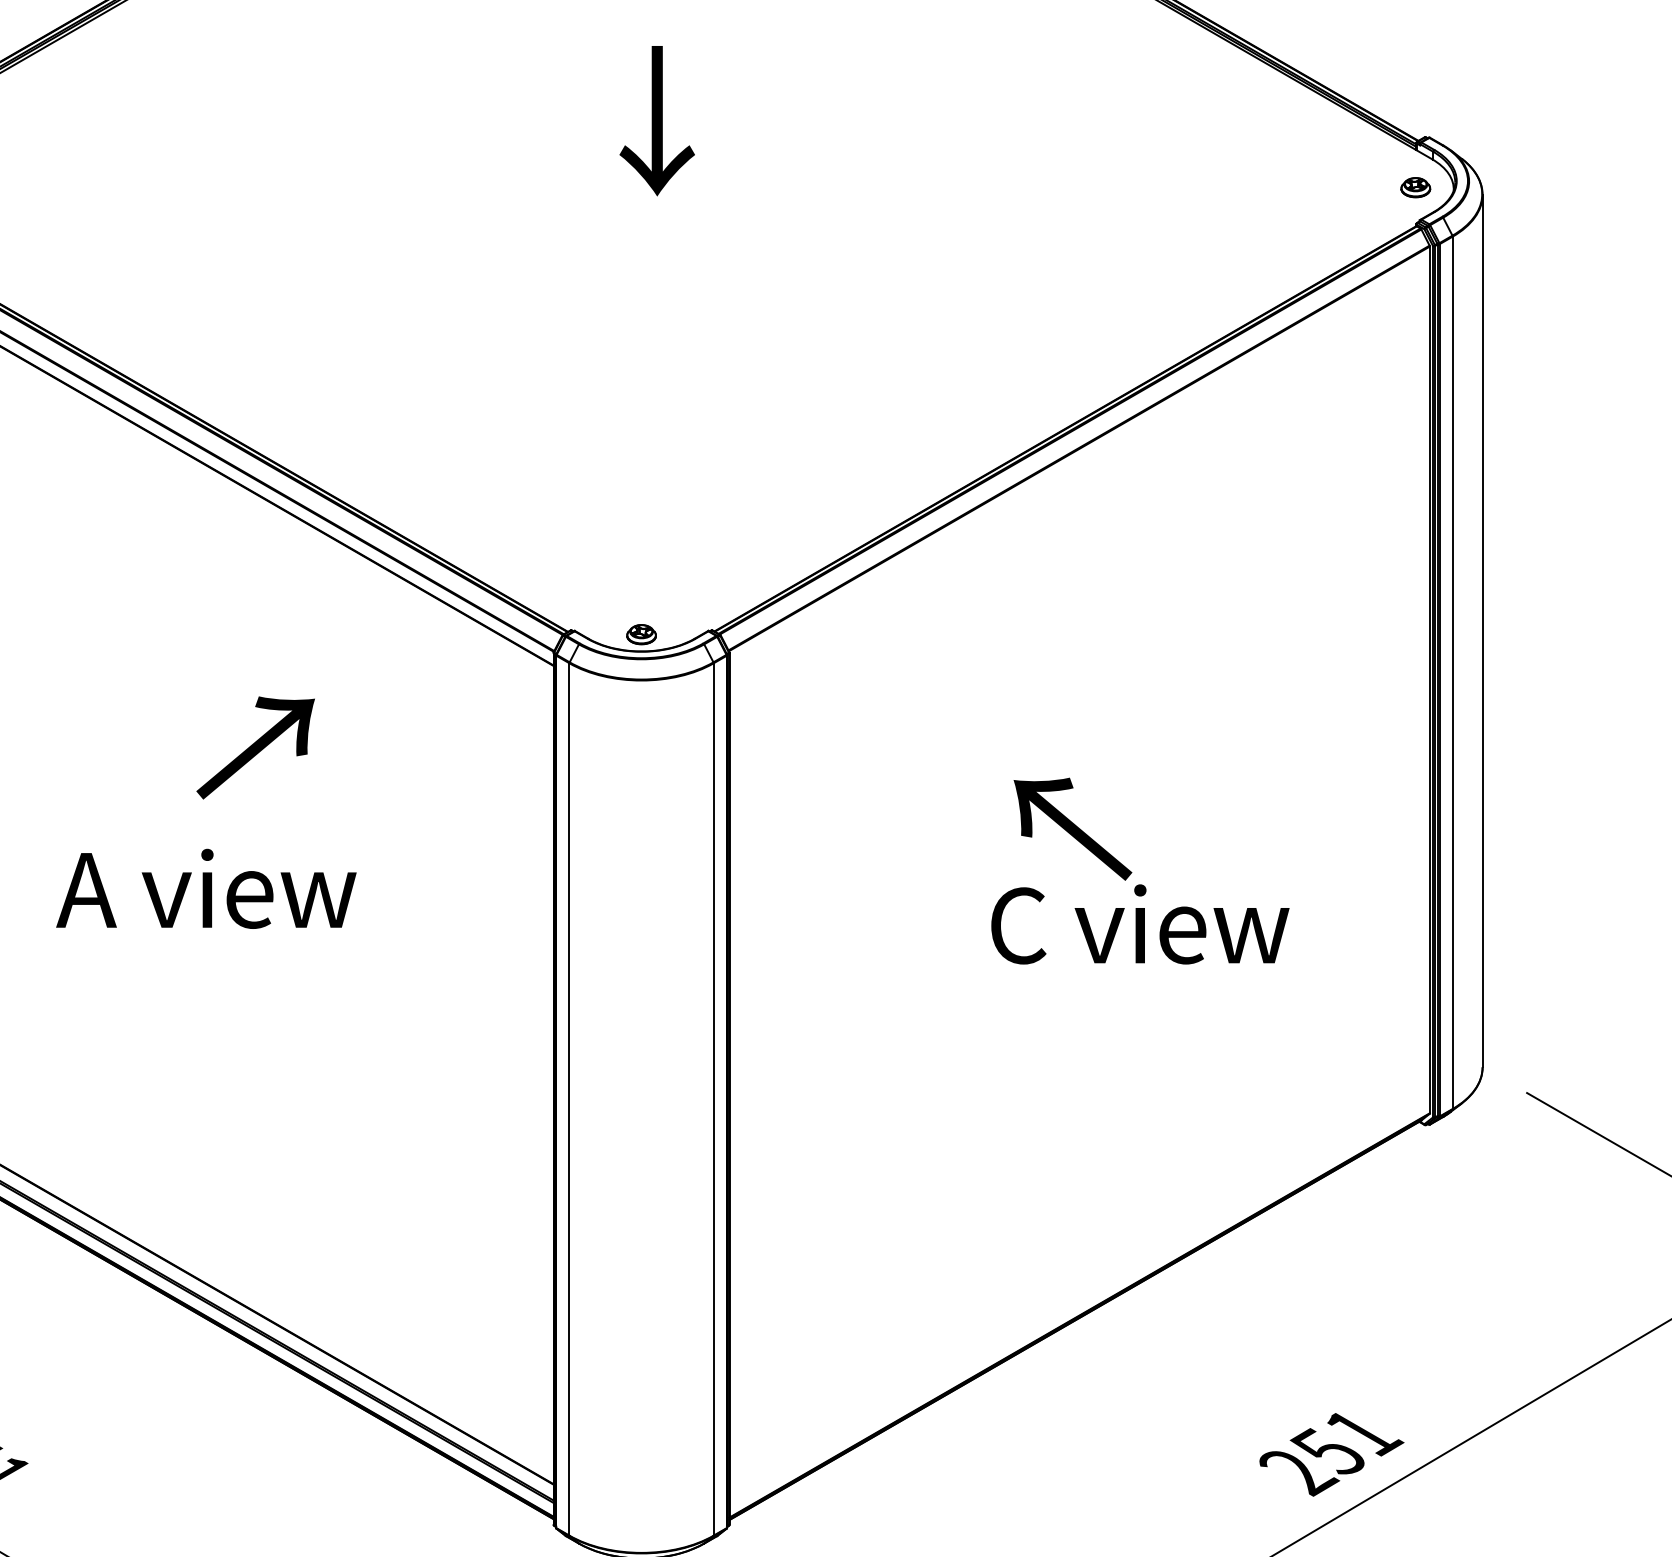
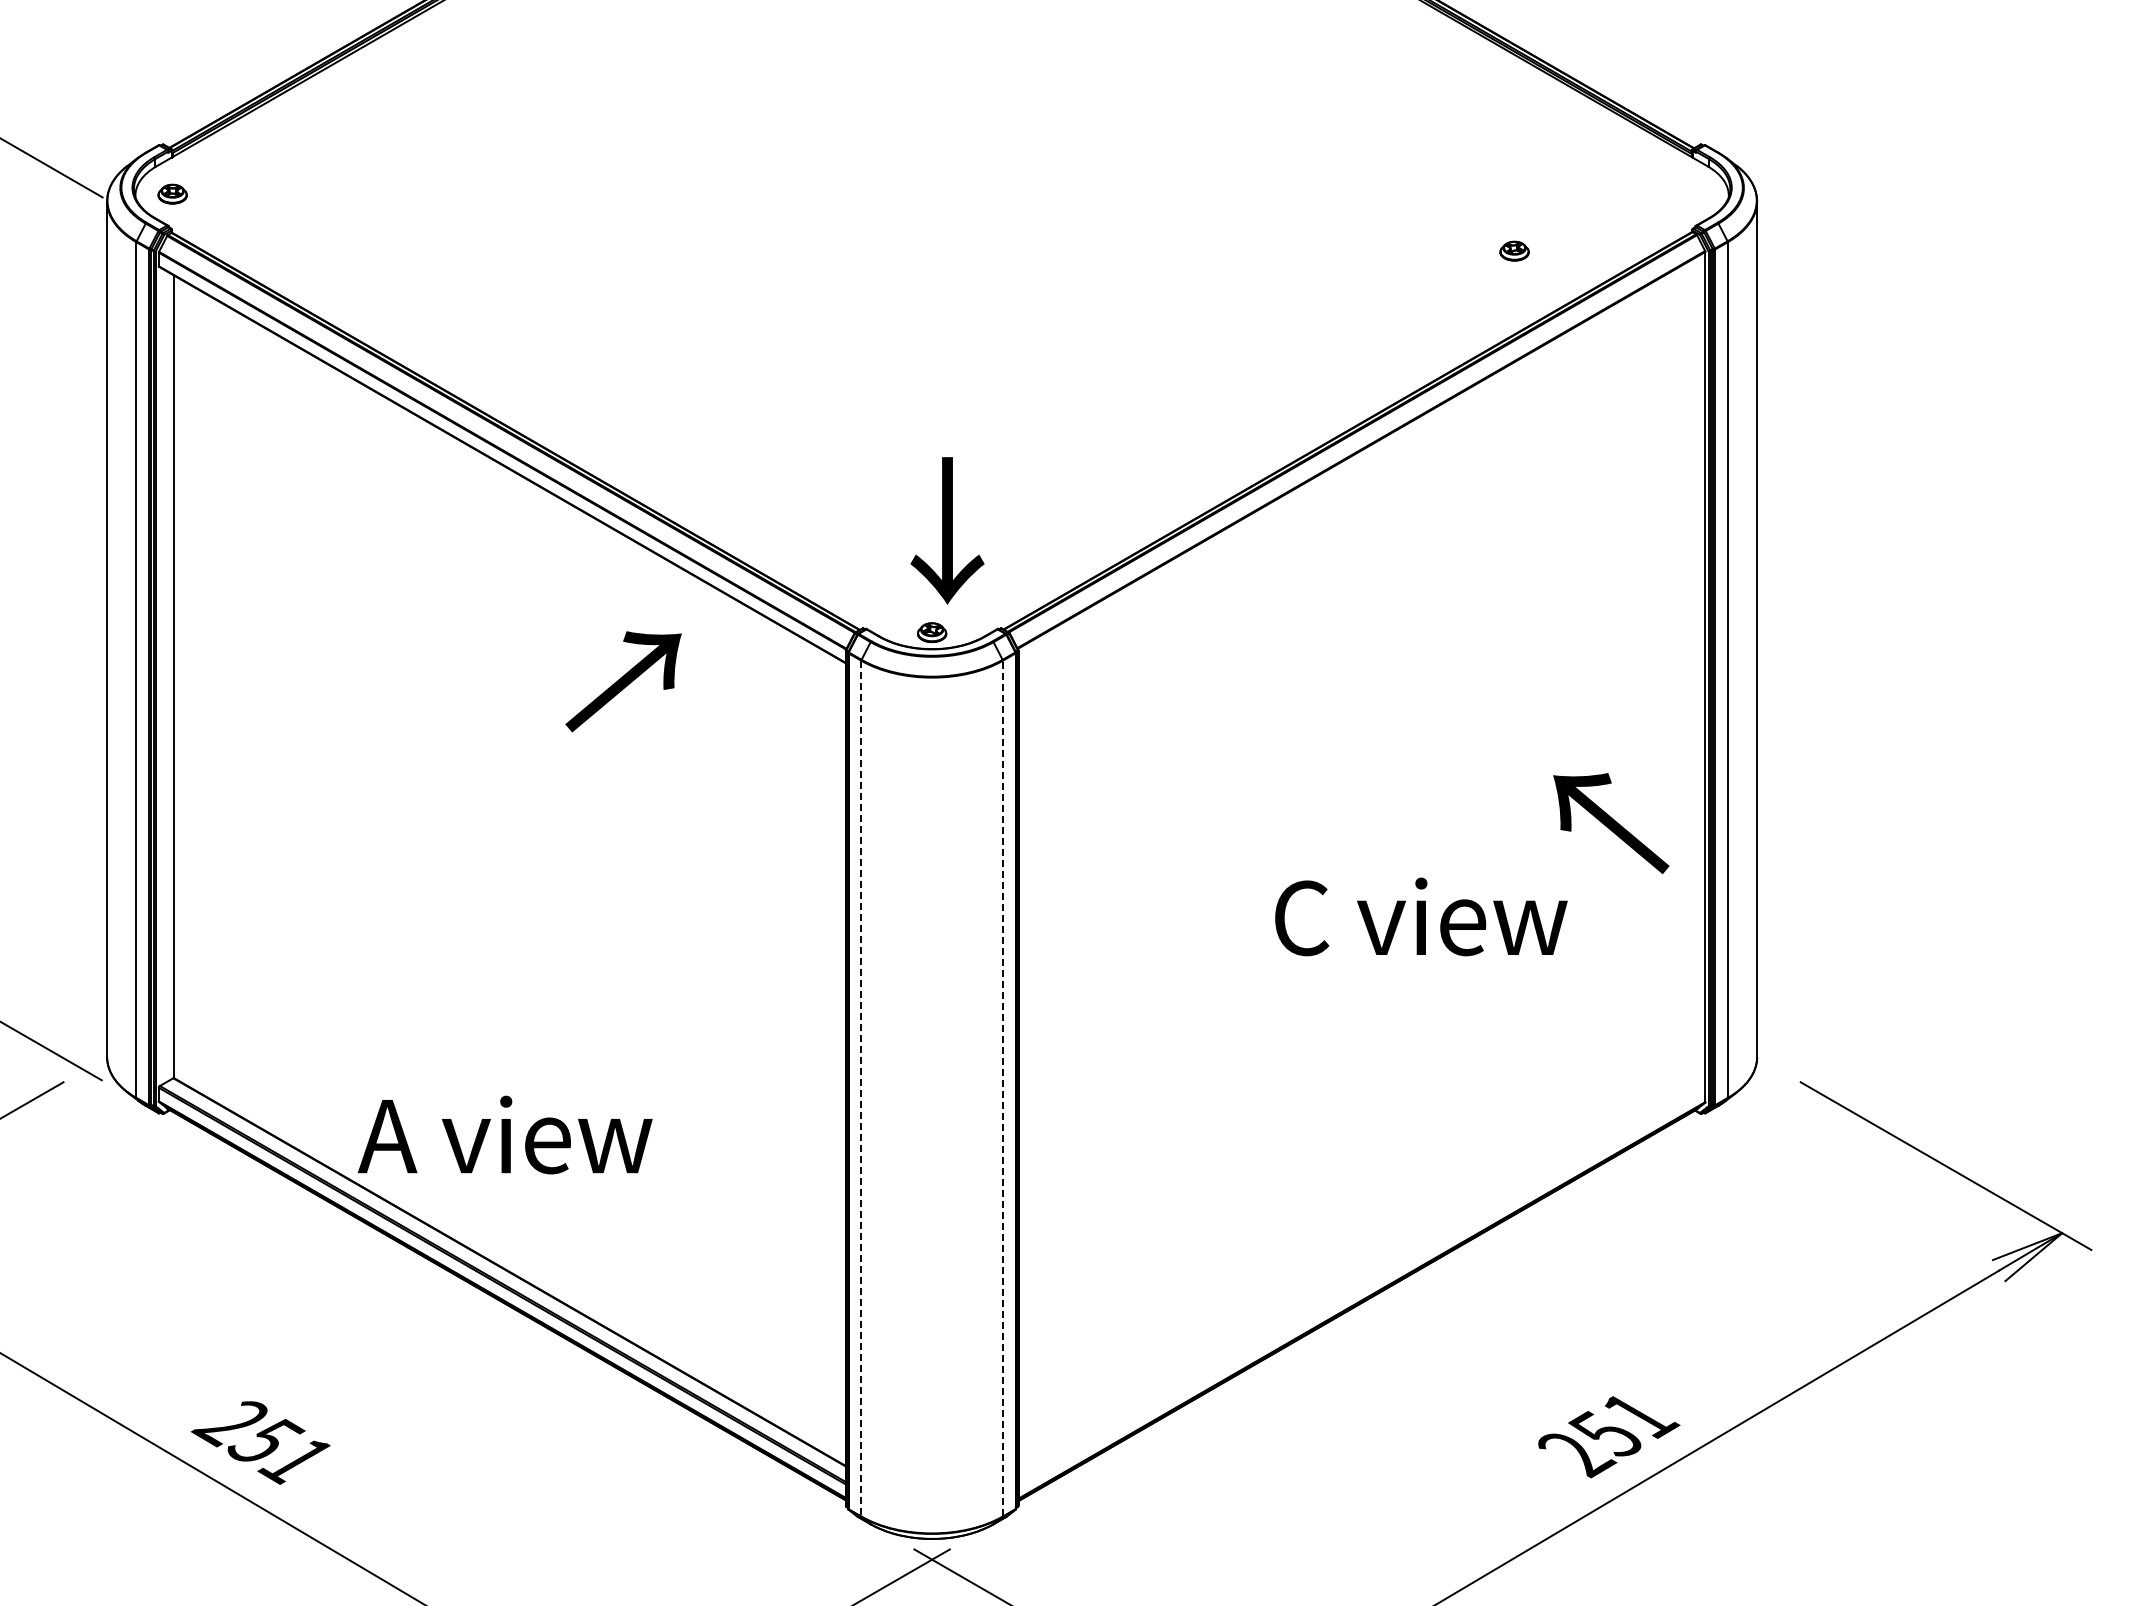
text: (657, 120) -> (947, 530), moved
part: (1415, 186) -> (1514, 250), moved
text: (255, 747) -> (623, 681), moved
text: (1073, 829) -> (1611, 823), moved
text: (206, 888) -> (505, 1134), moved
line: (569, 1099) -> (861, 1088), solid -> dashed
line: (713, 1099) -> (1002, 1088), solid -> dashed

